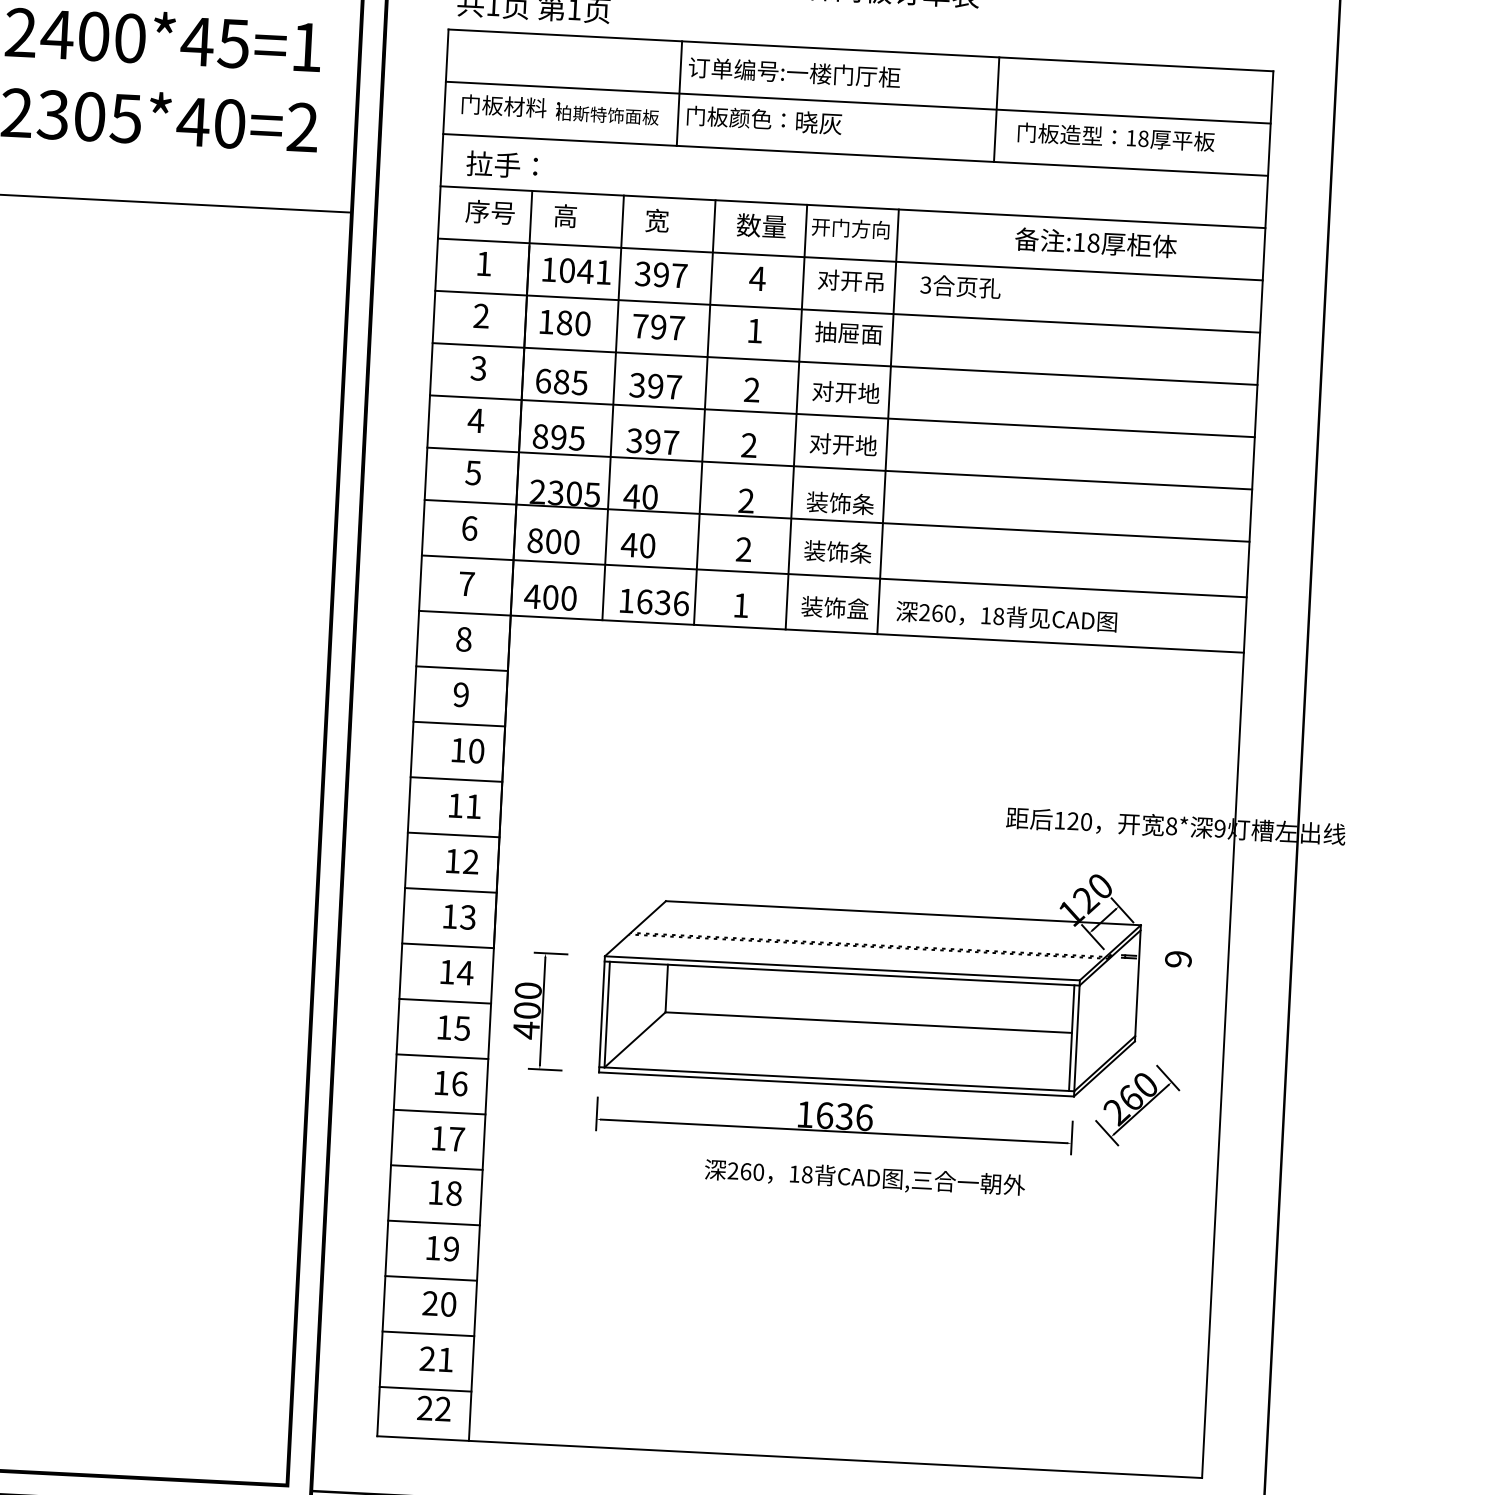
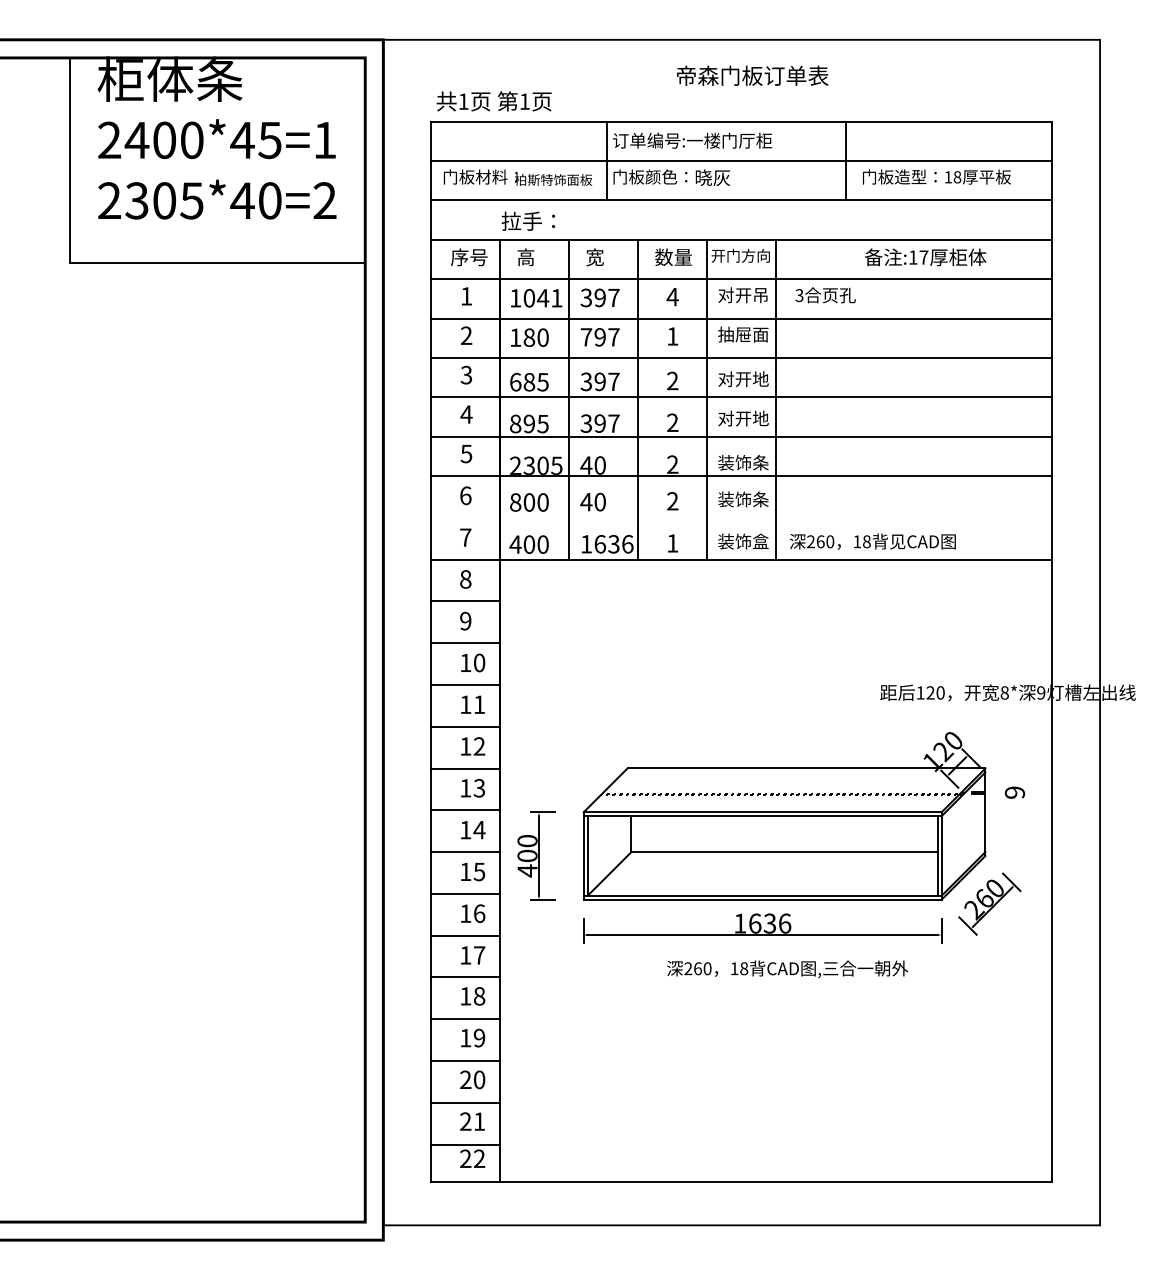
text: (501, 163) -> (527, 220), moved
text: (1093, 243) -> (923, 257), 18 -> 17
line: (834, 575) -> (741, 517), removed

